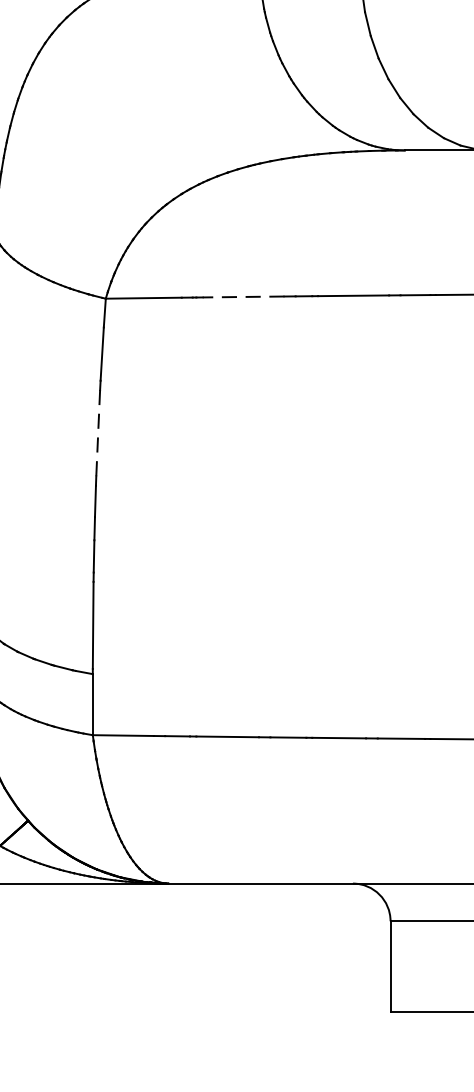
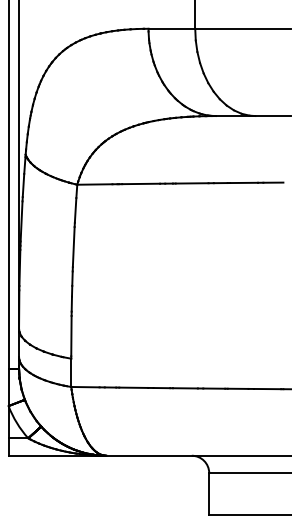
line: (244, 296) -> (141, 183), dashed -> solid
line: (97, 434) -> (73, 247), dashed -> solid

